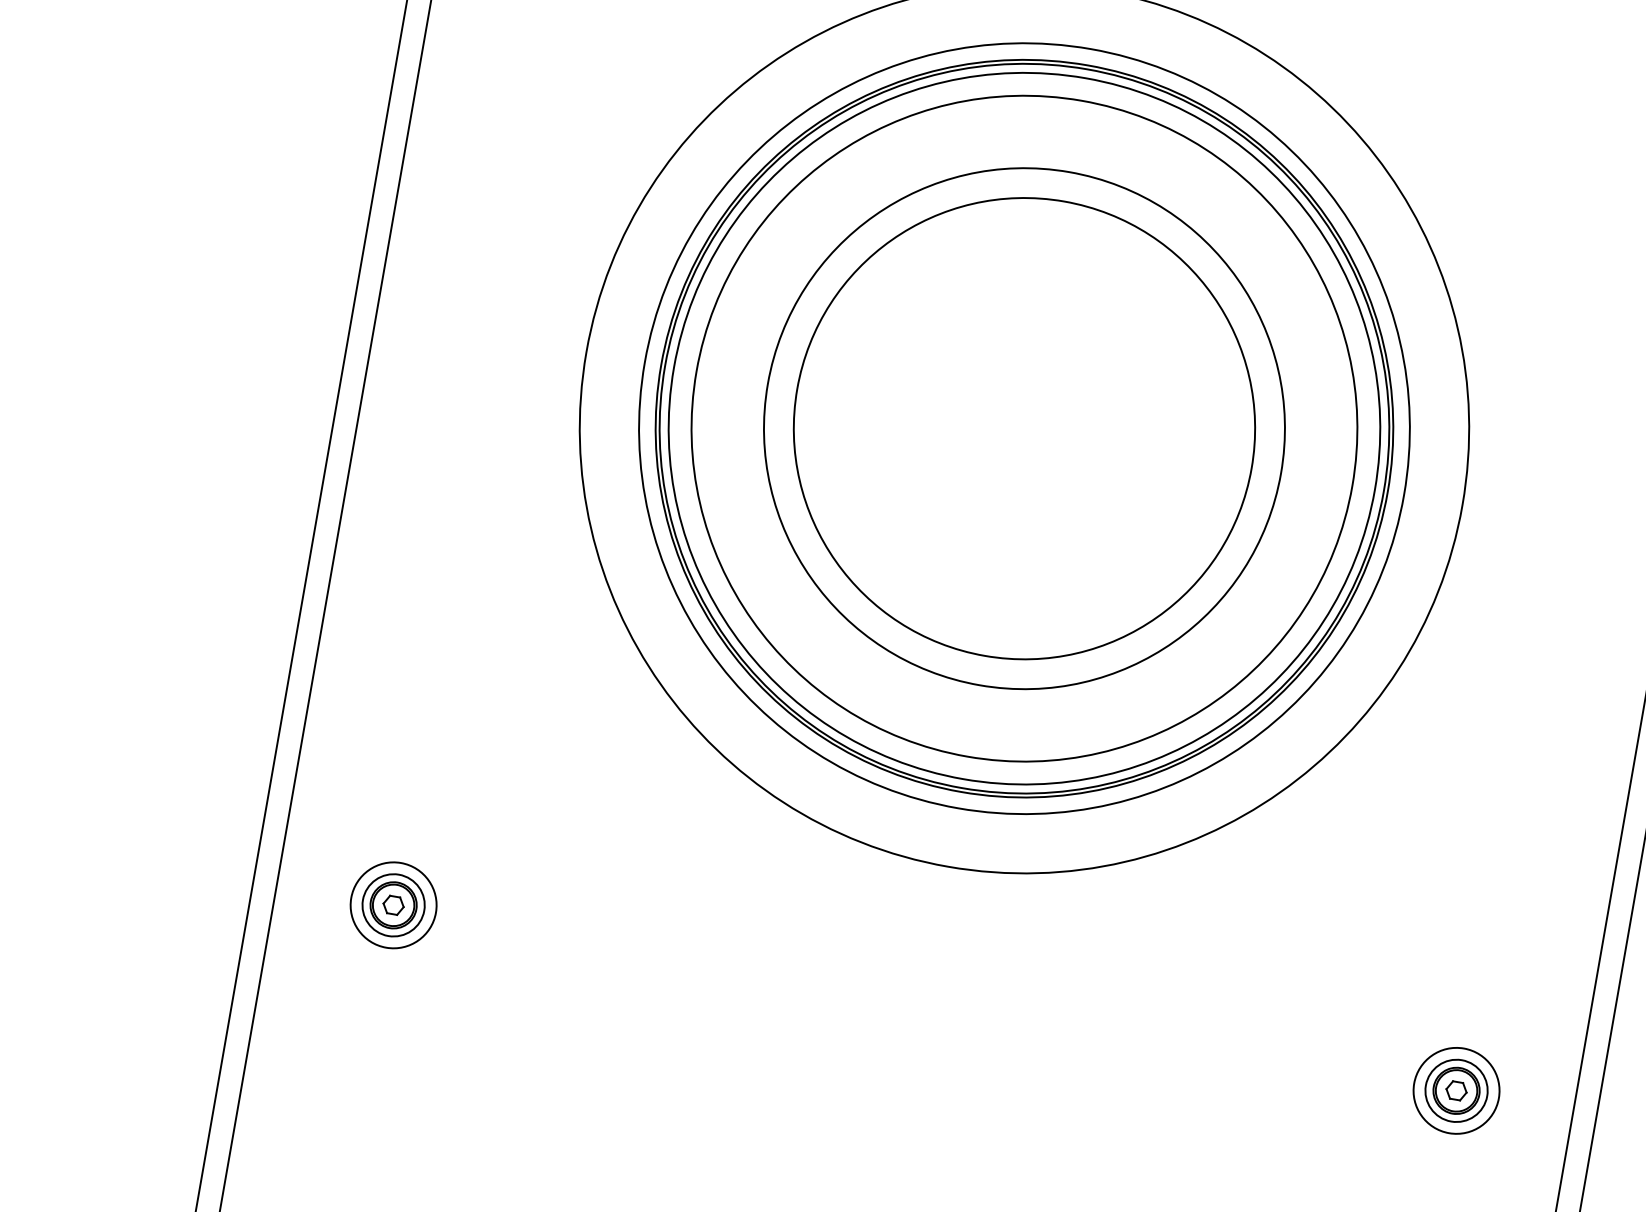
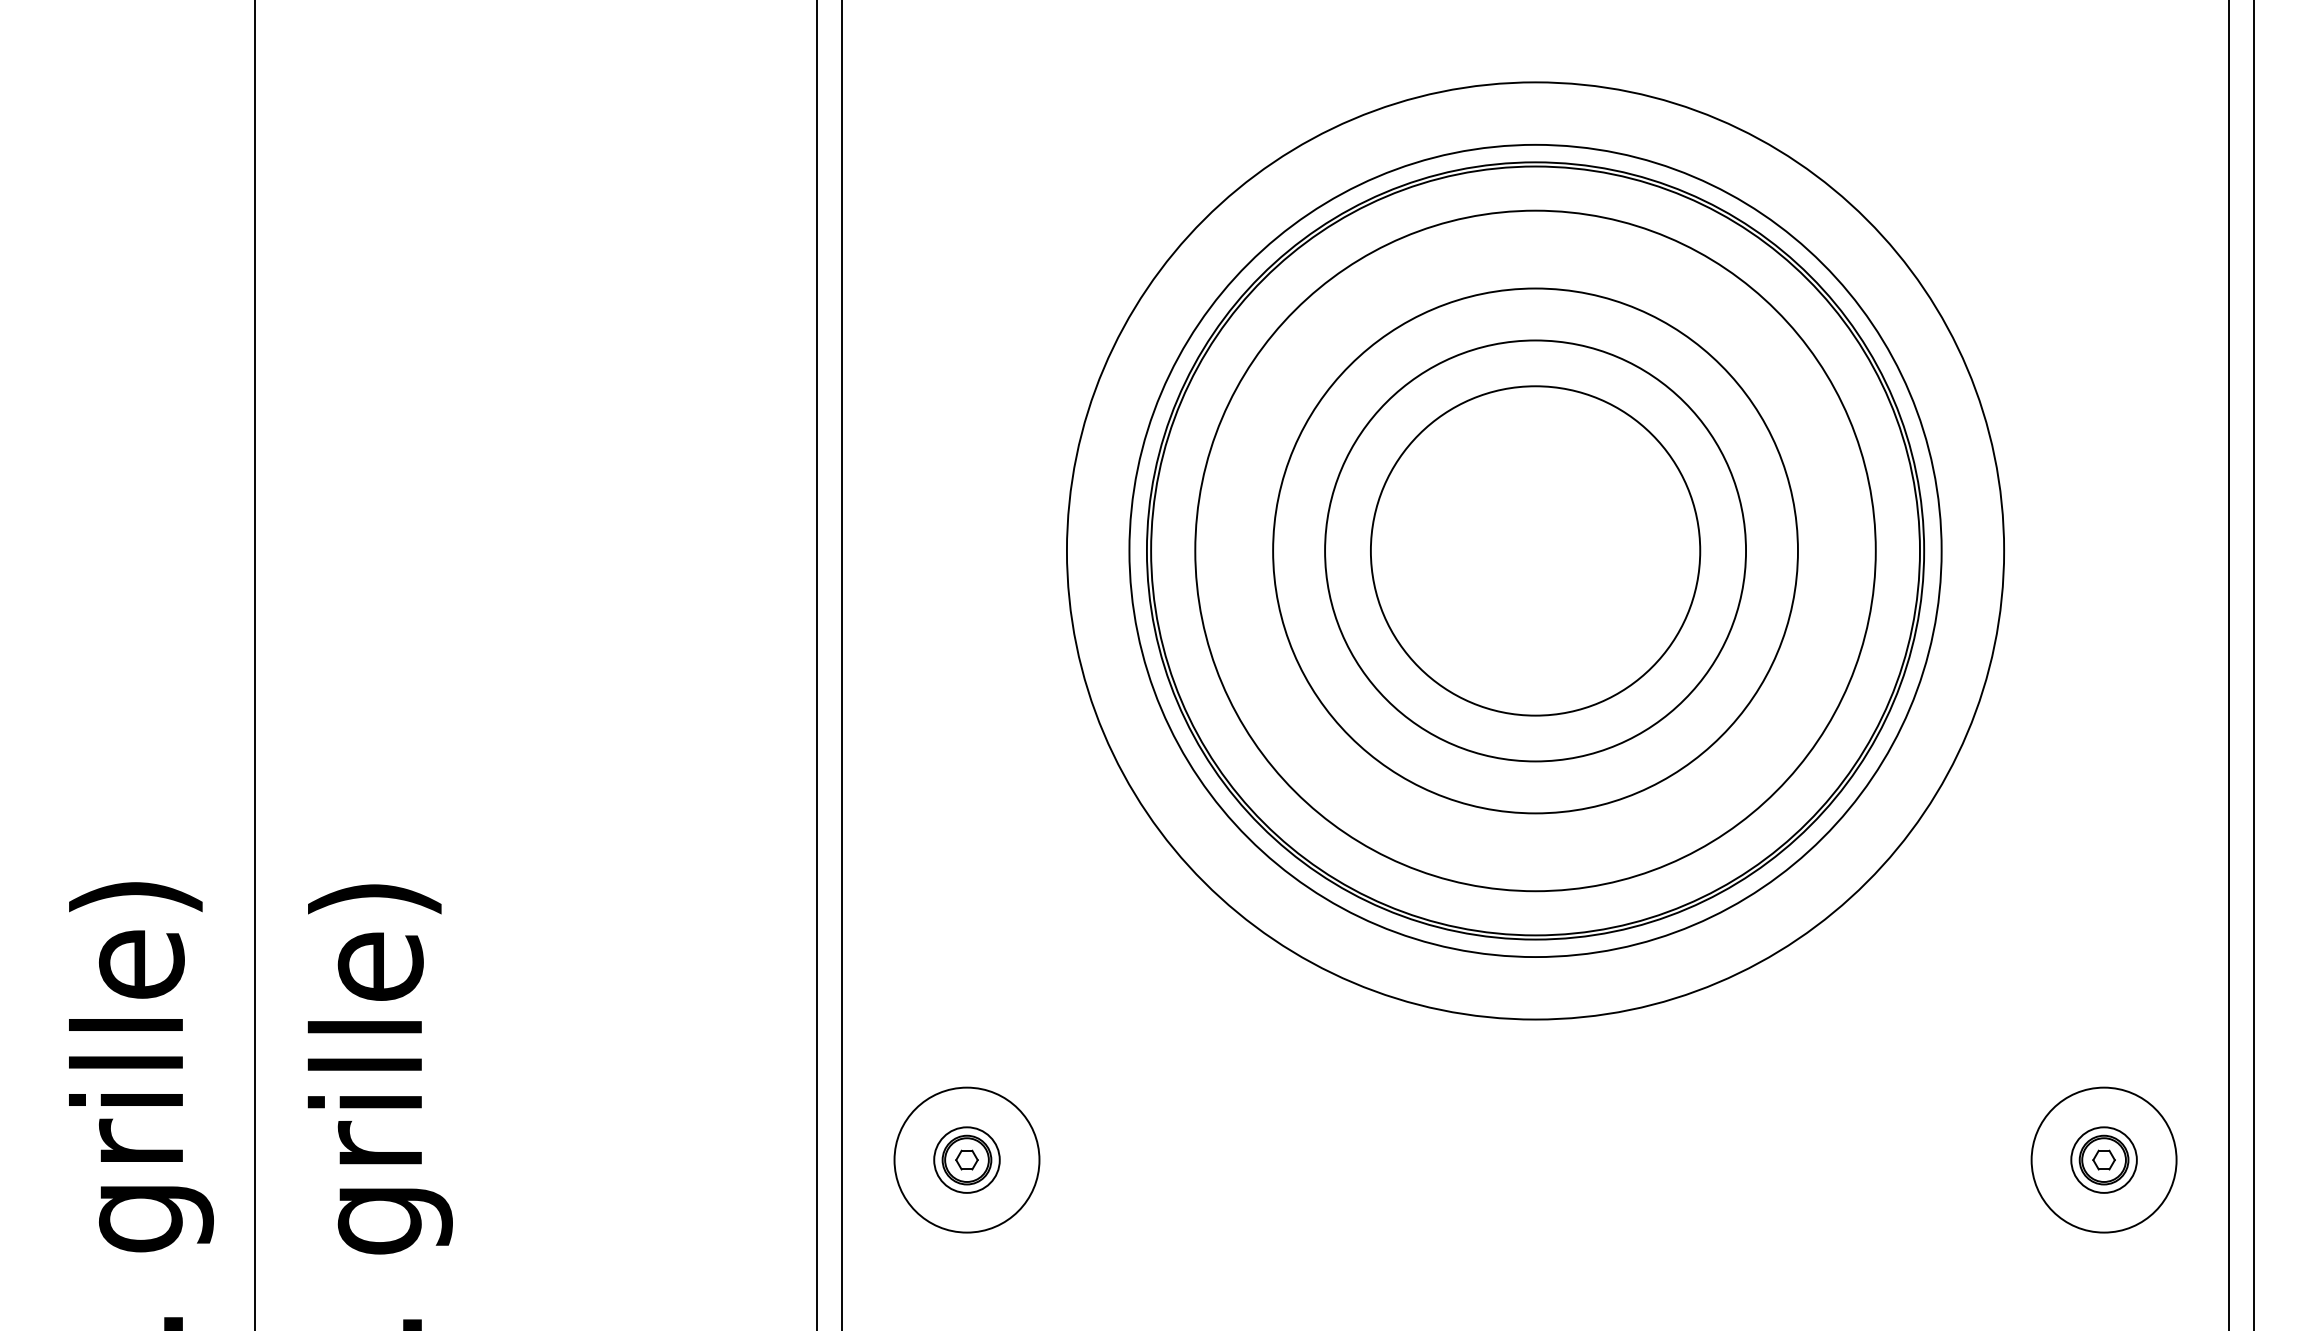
circle: (1024, 428) -> (1535, 550), size x0.6
circle: (1024, 428) -> (1535, 550), size x0.6
circle: (1024, 428) -> (1535, 550), size x0.7
circle: (1024, 428) -> (1535, 550), size x1.4
circle: (393, 904) -> (966, 1159), size x1.6
circle: (1456, 1090) -> (2103, 1159), size x1.6

